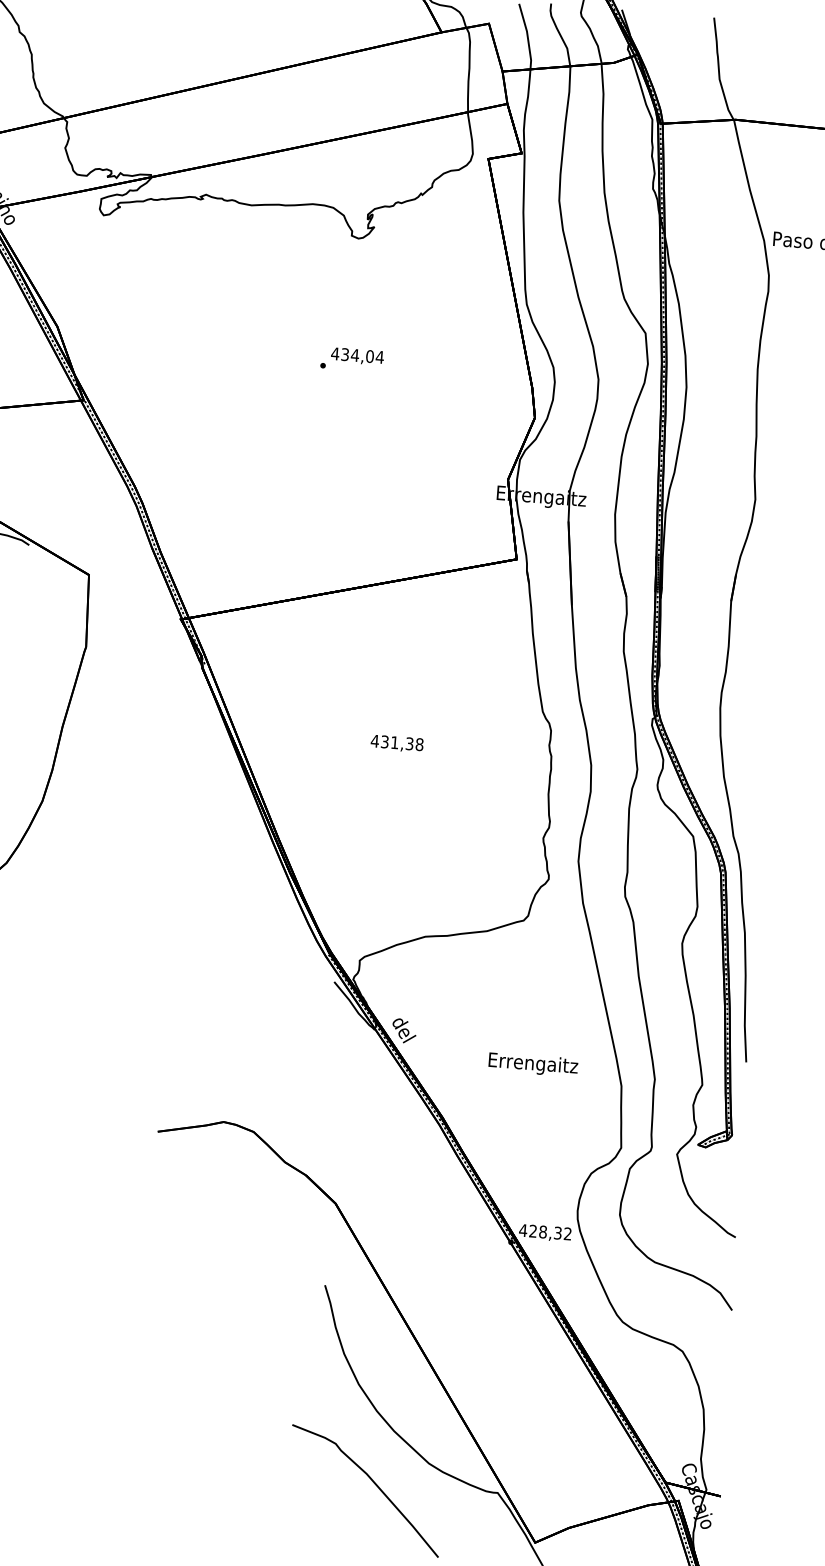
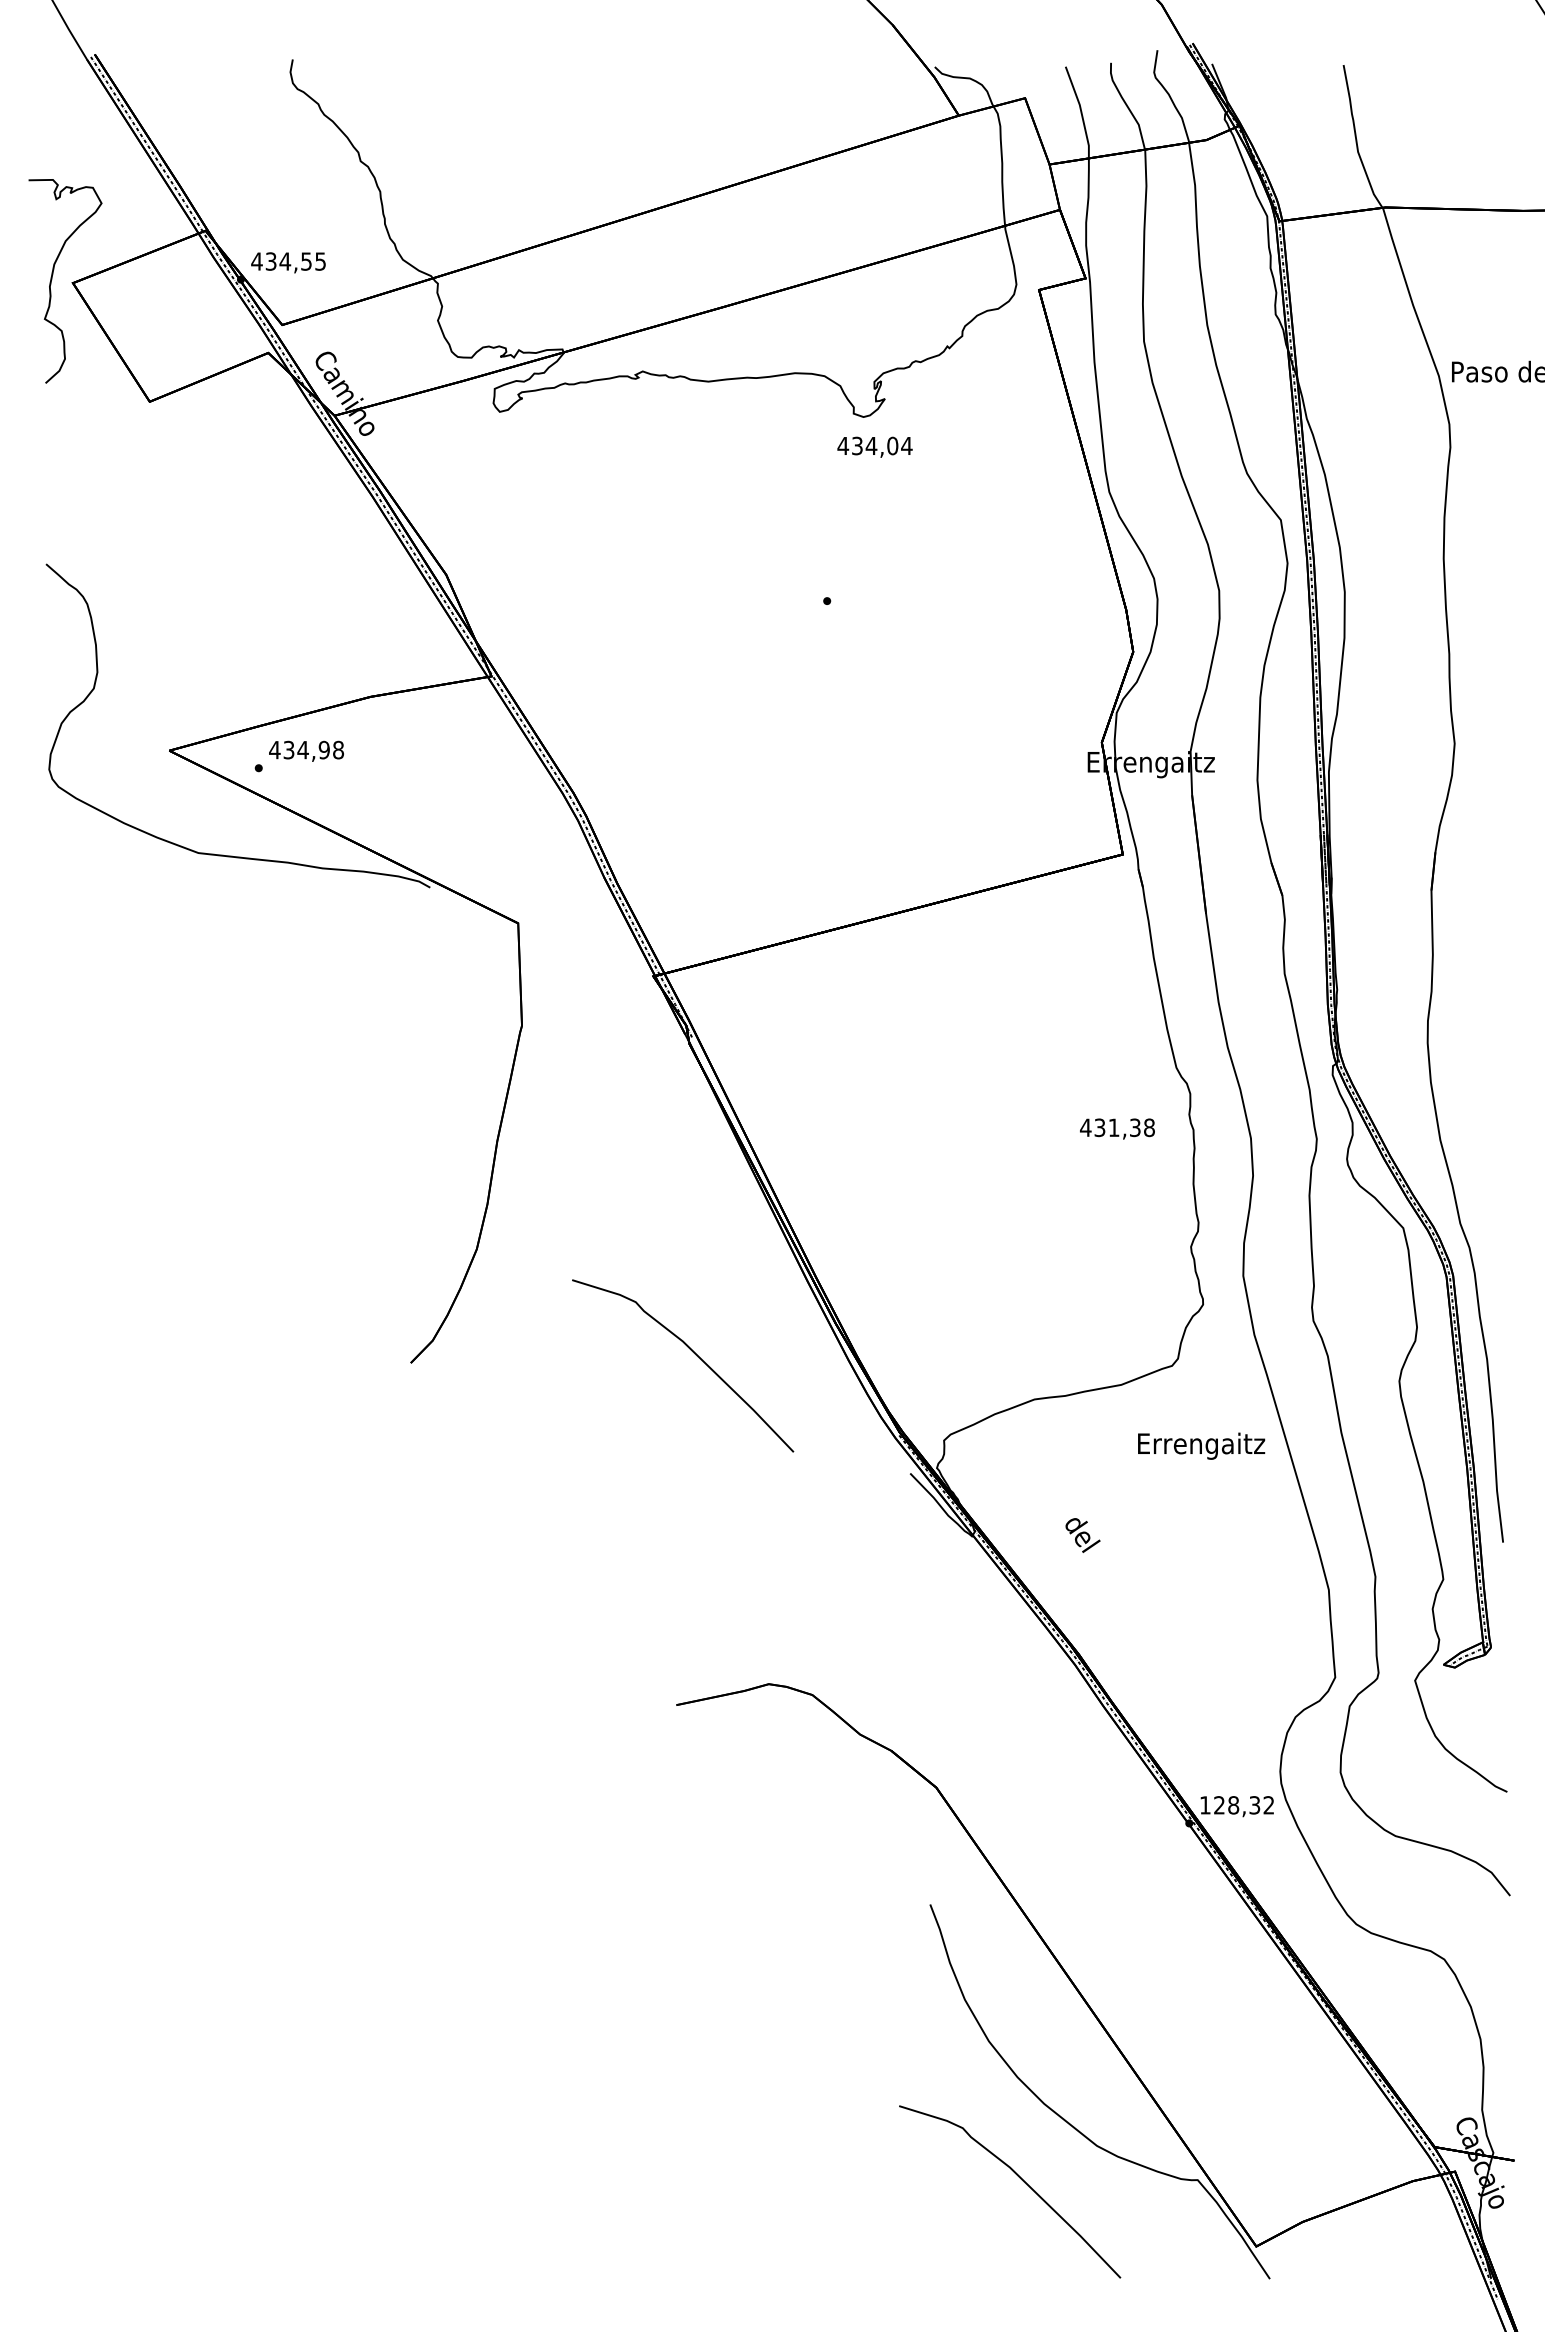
text: (357, 355) -> (874, 446), moved
text: (397, 743) -> (1117, 1128), moved
curve: (189, 886) -> (694, 1354), added
text: (404, 1031) -> (1082, 1535), moved
text: (533, 1064) -> (1201, 1445), moved
text: (523, 1230) -> (1205, 1805), 428,32 -> 128,32

